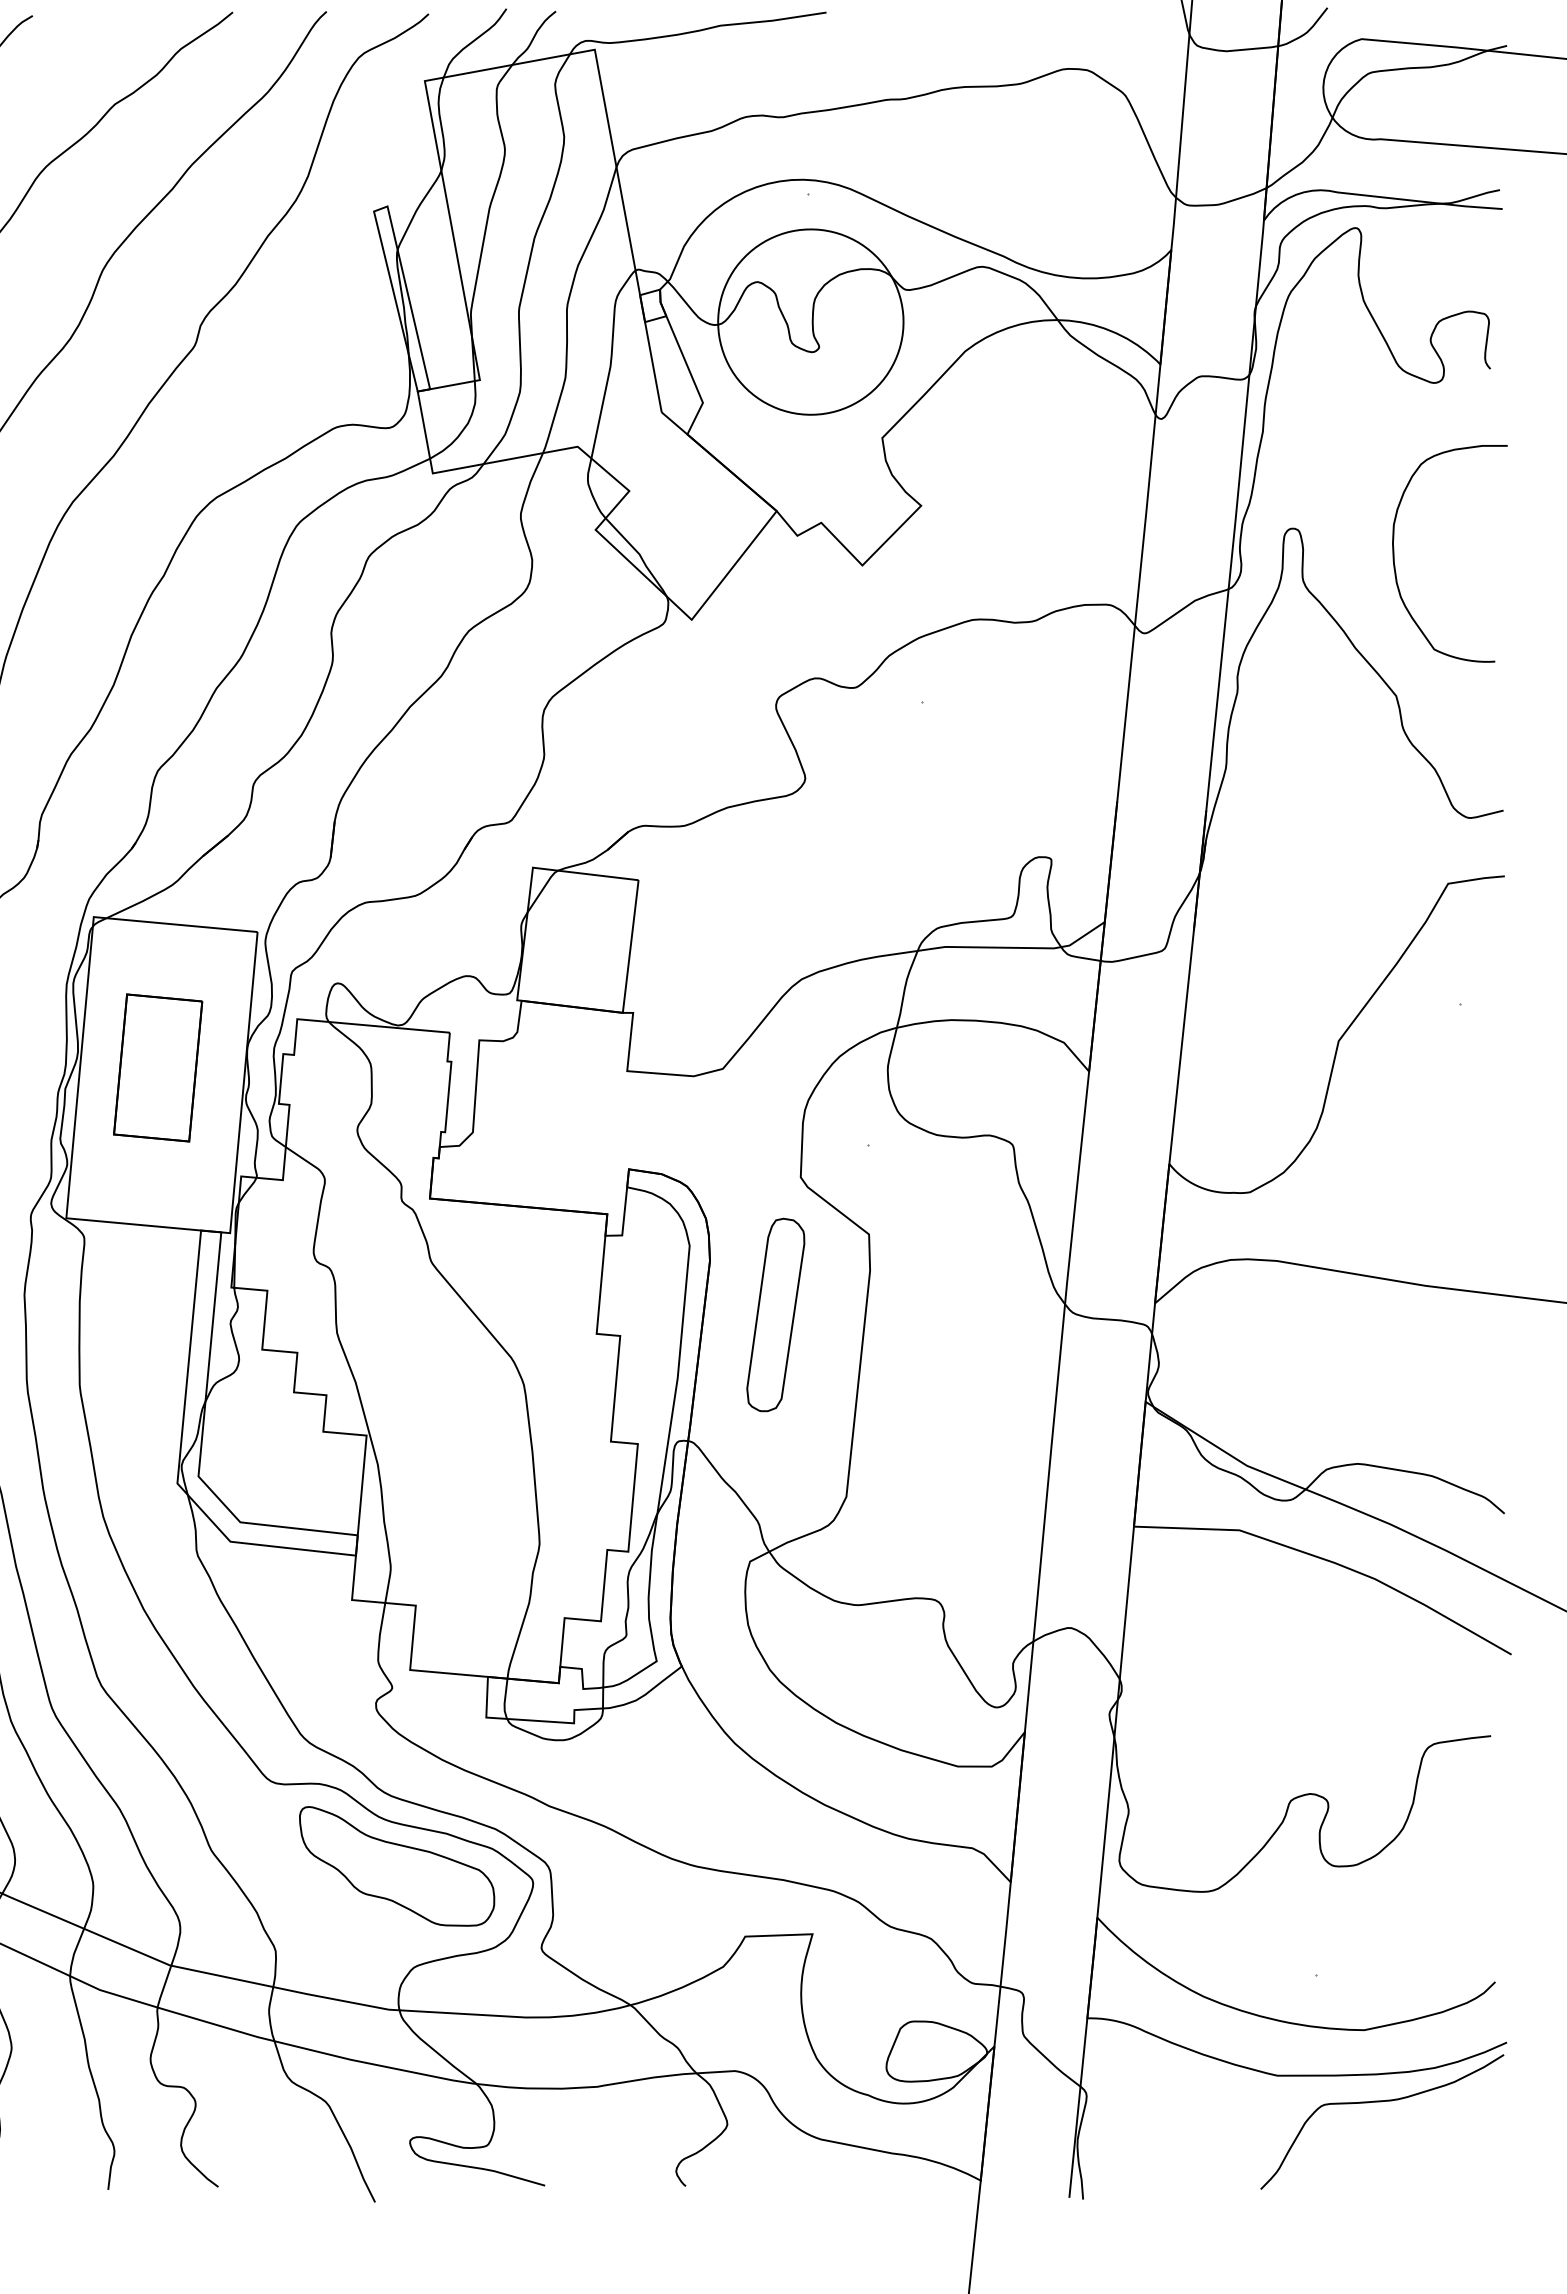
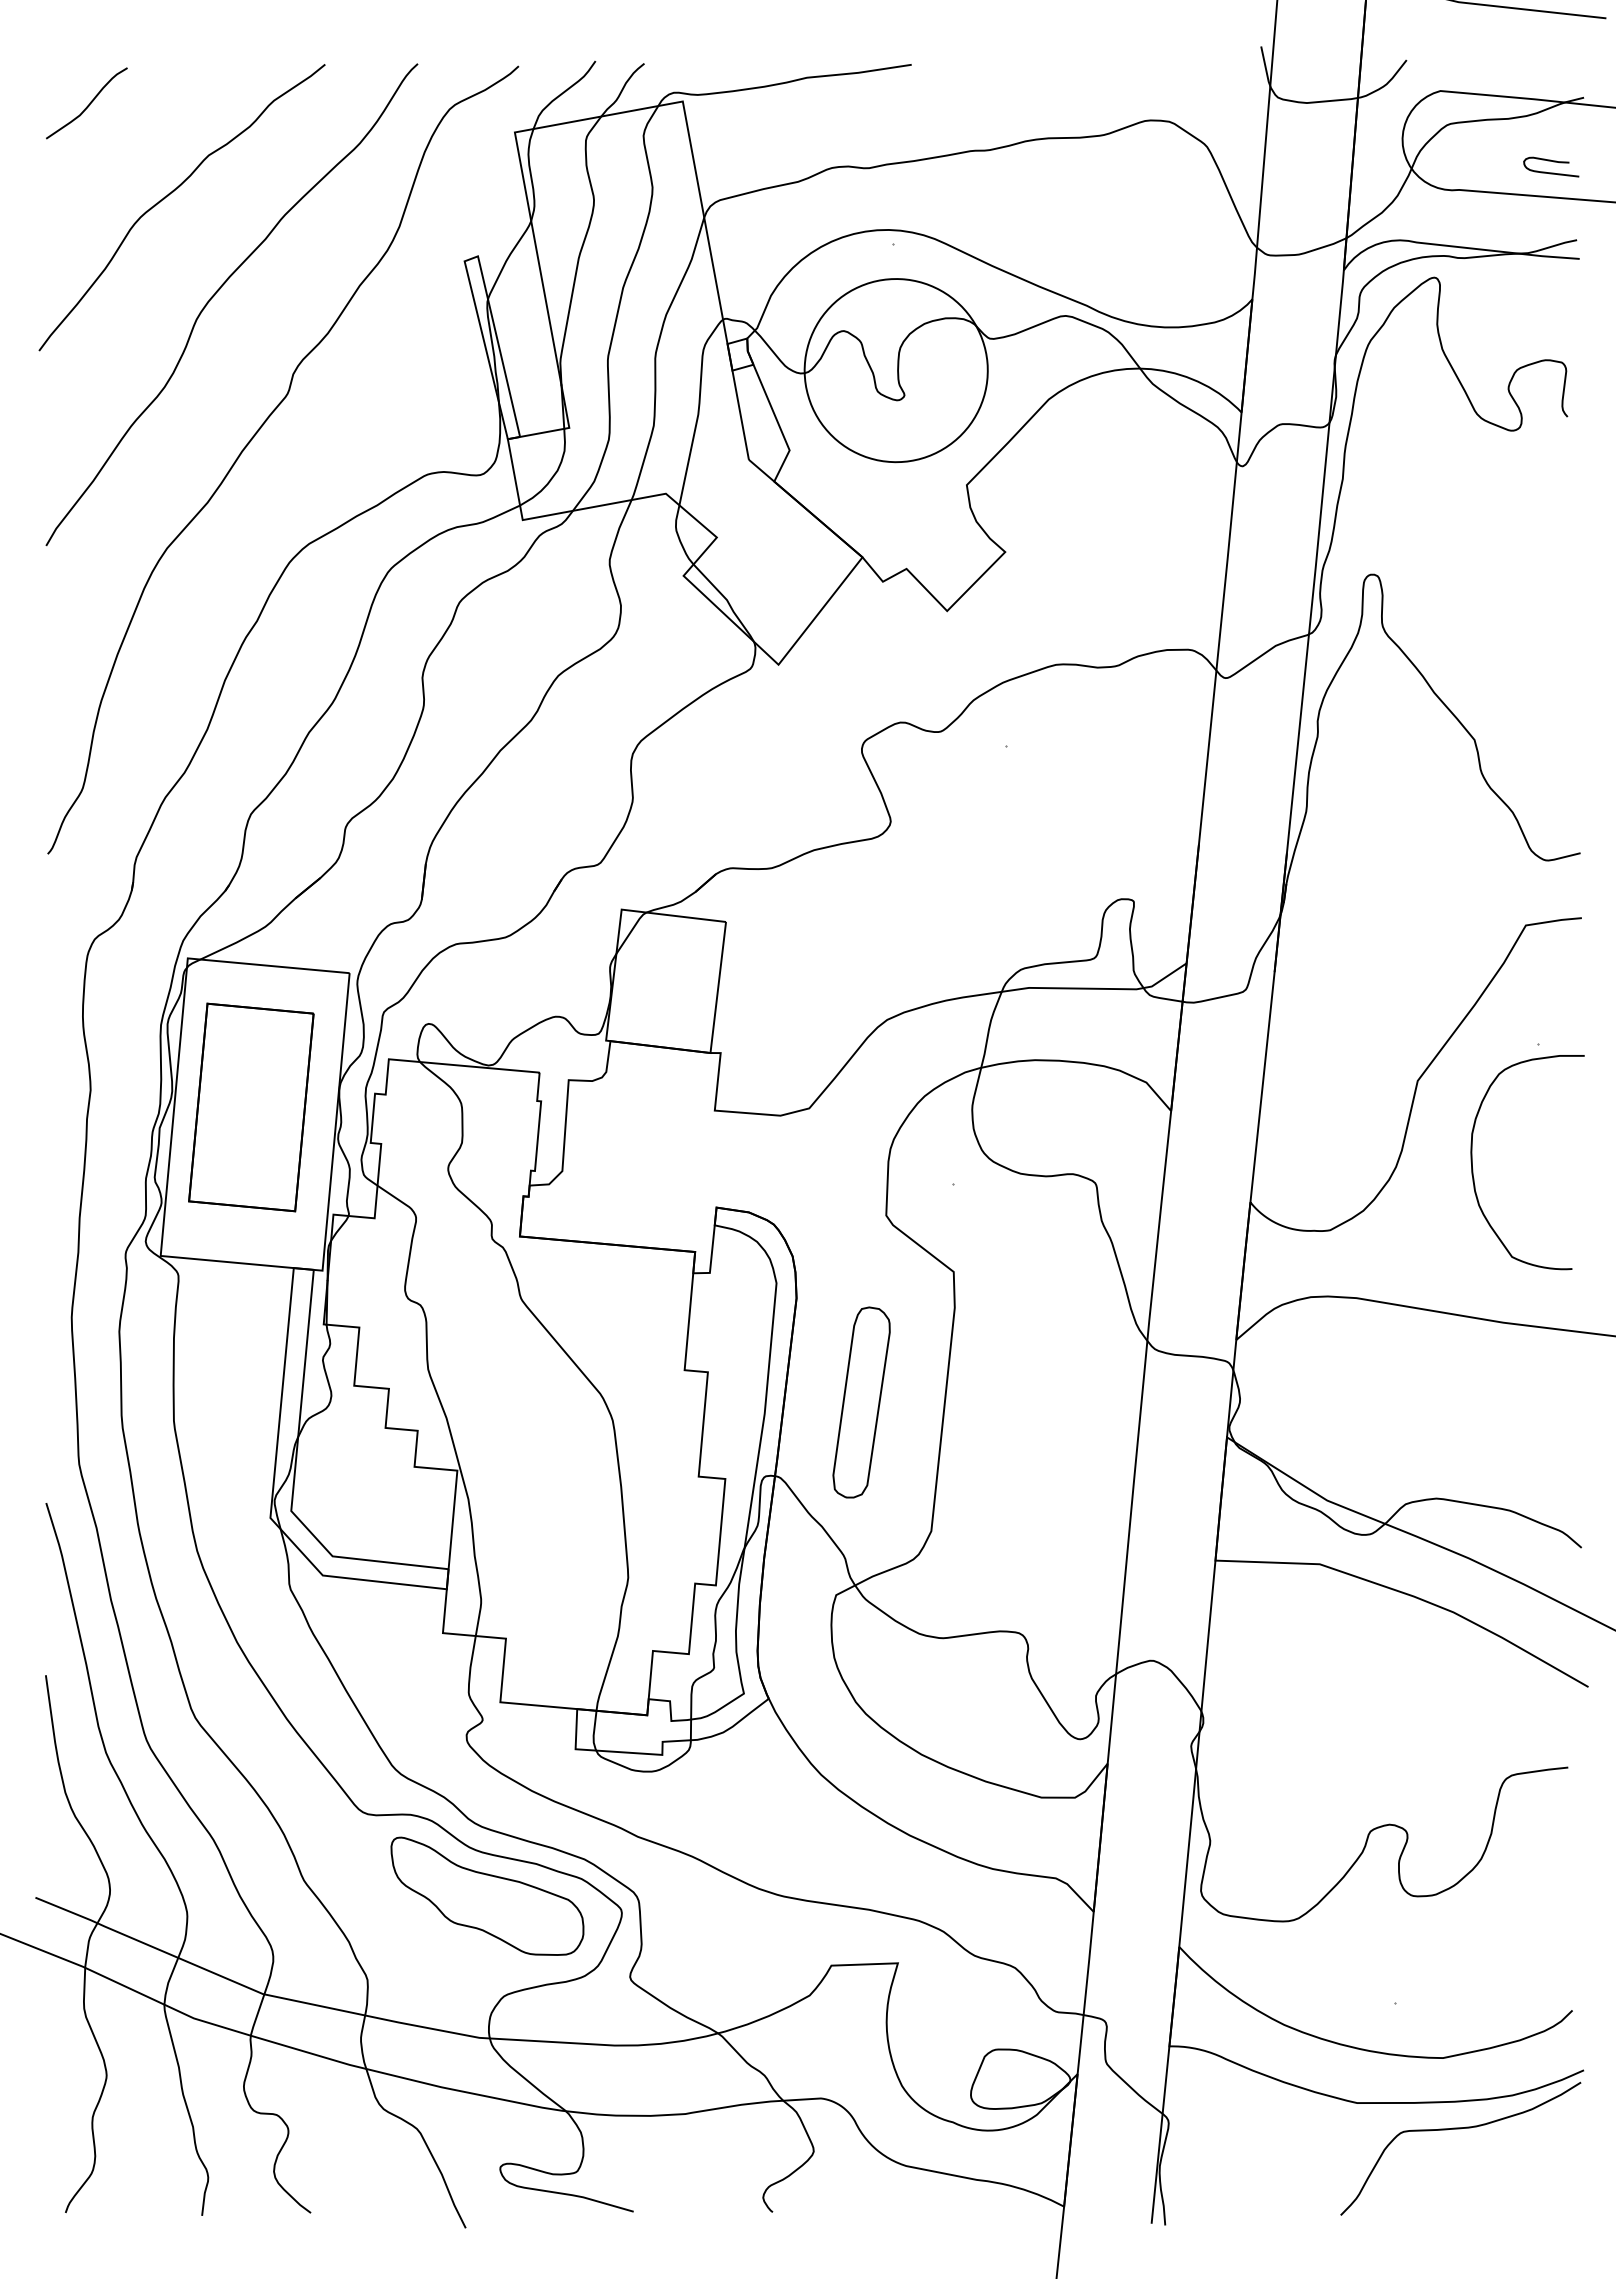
curve: (1476, 111) -> (1553, 162), added
curve: (1395, 560) -> (1473, 1169), moved
part: (158, 1067) -> (251, 1107), size x1.43
part: (775, 1314) -> (861, 1402), moved

